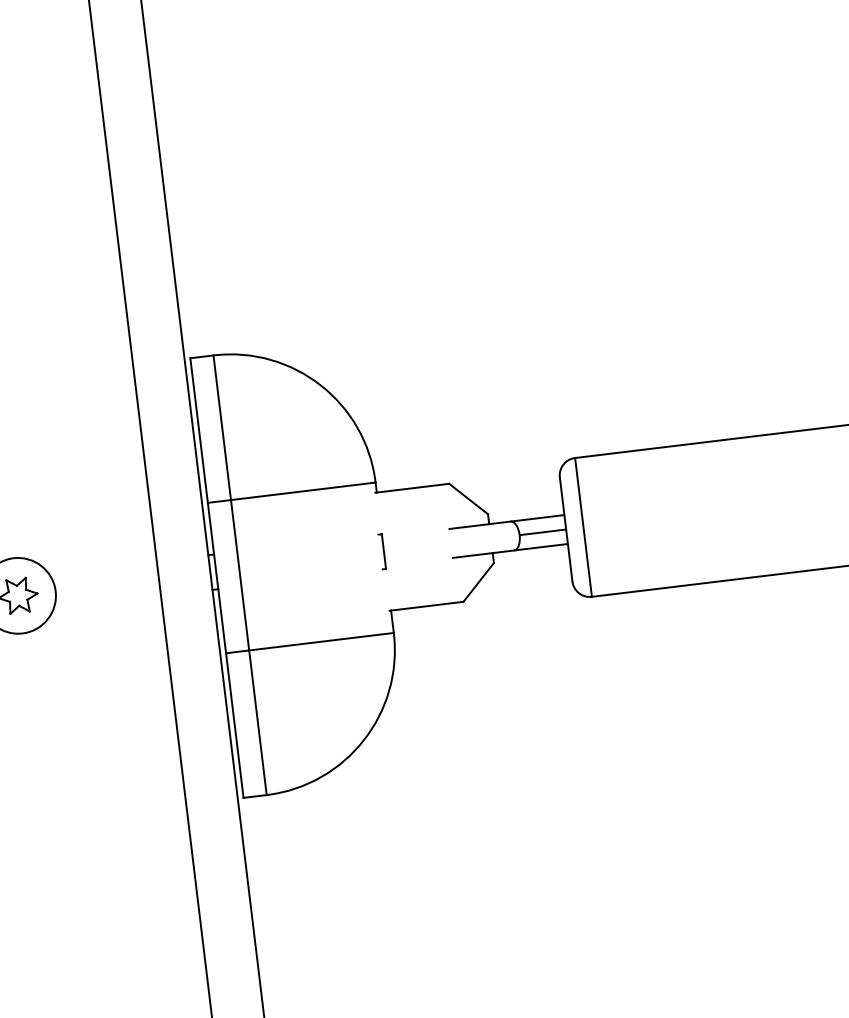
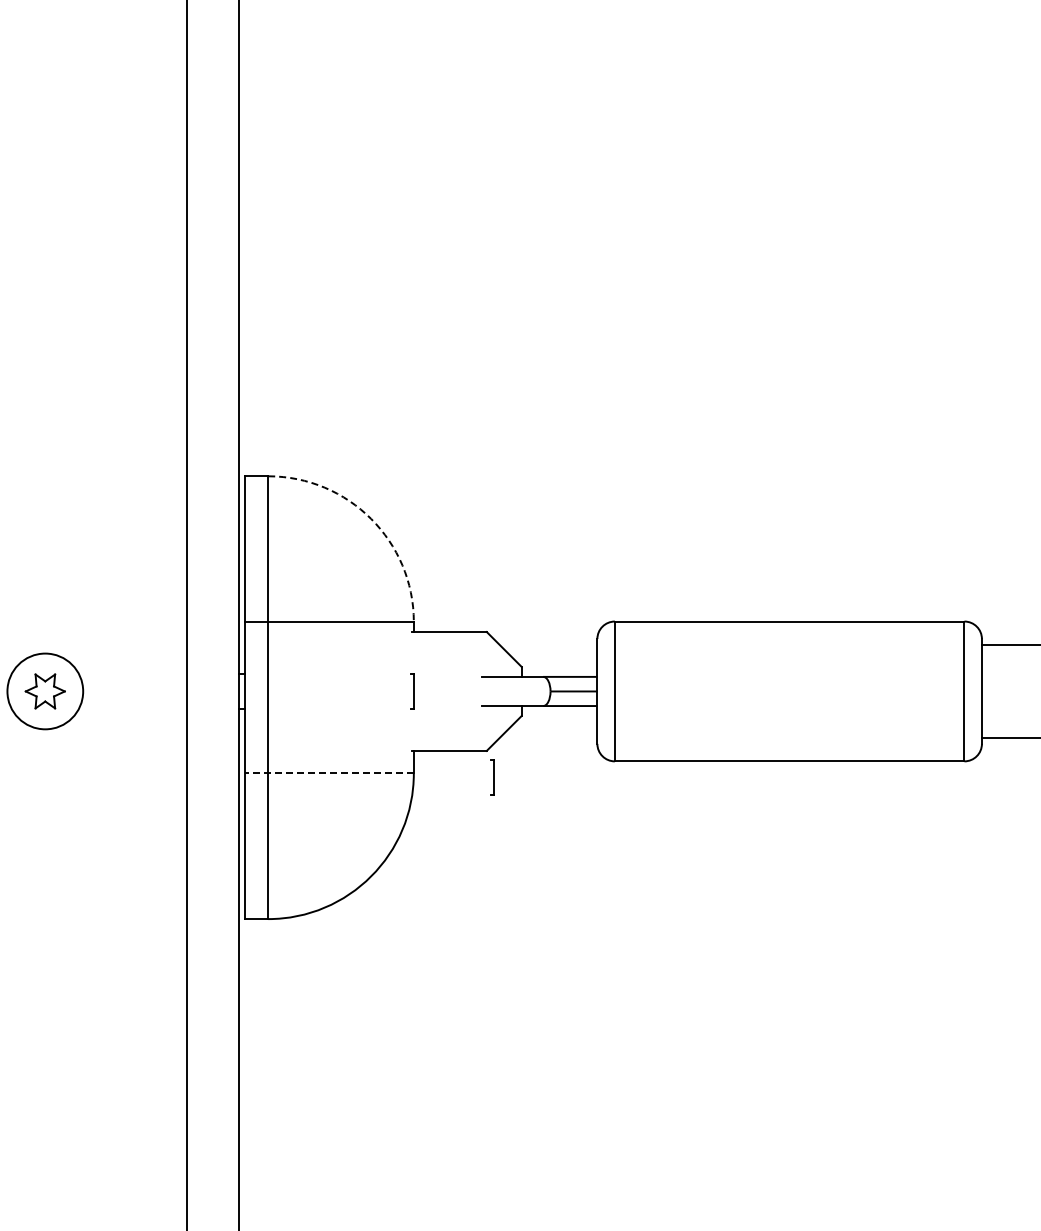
arc: (321, 384) -> (371, 518), solid -> dashed
part: (472, 627) -> (492, 777), added
line: (309, 643) -> (328, 773), solid -> dashed

